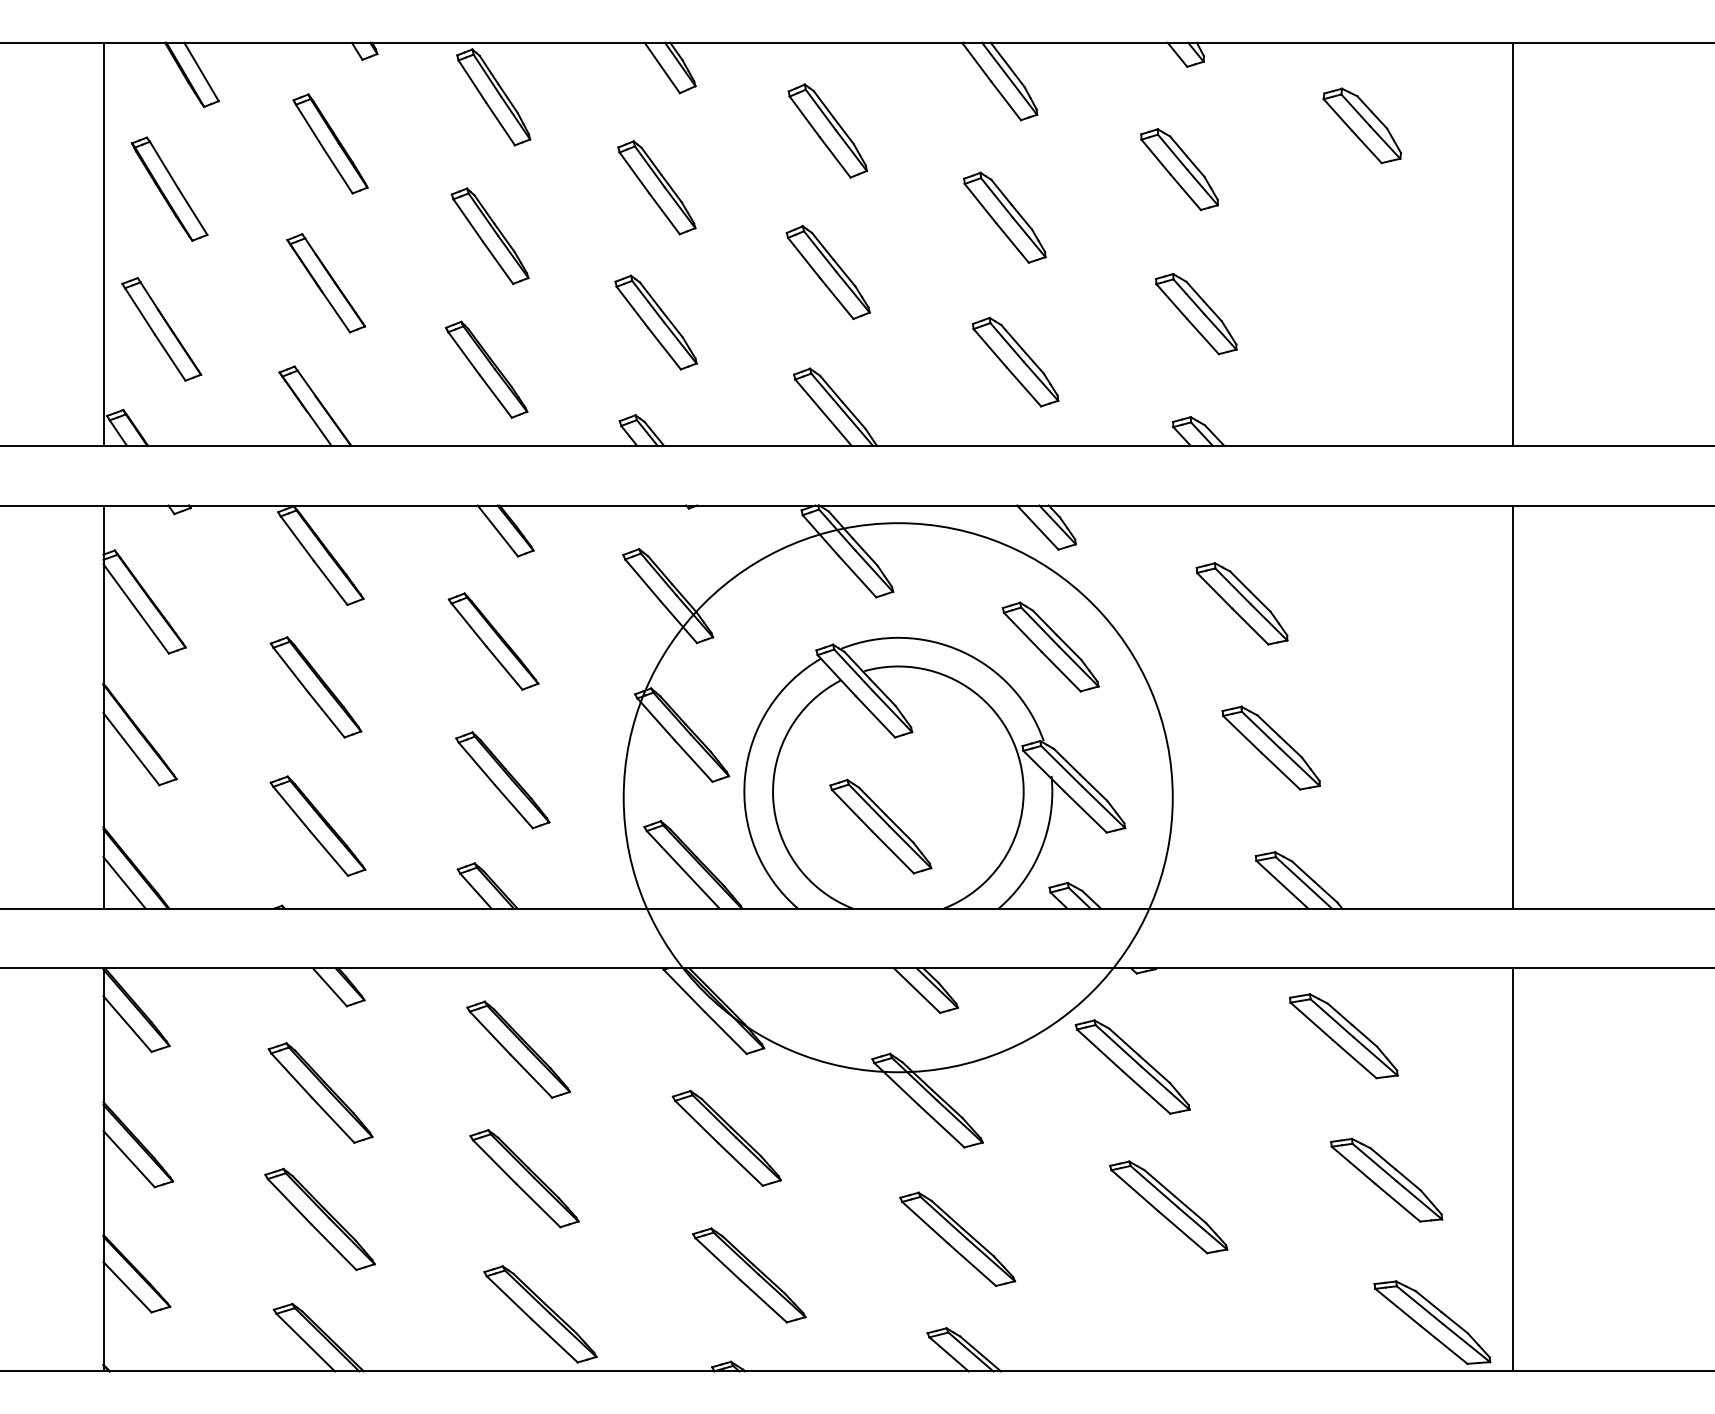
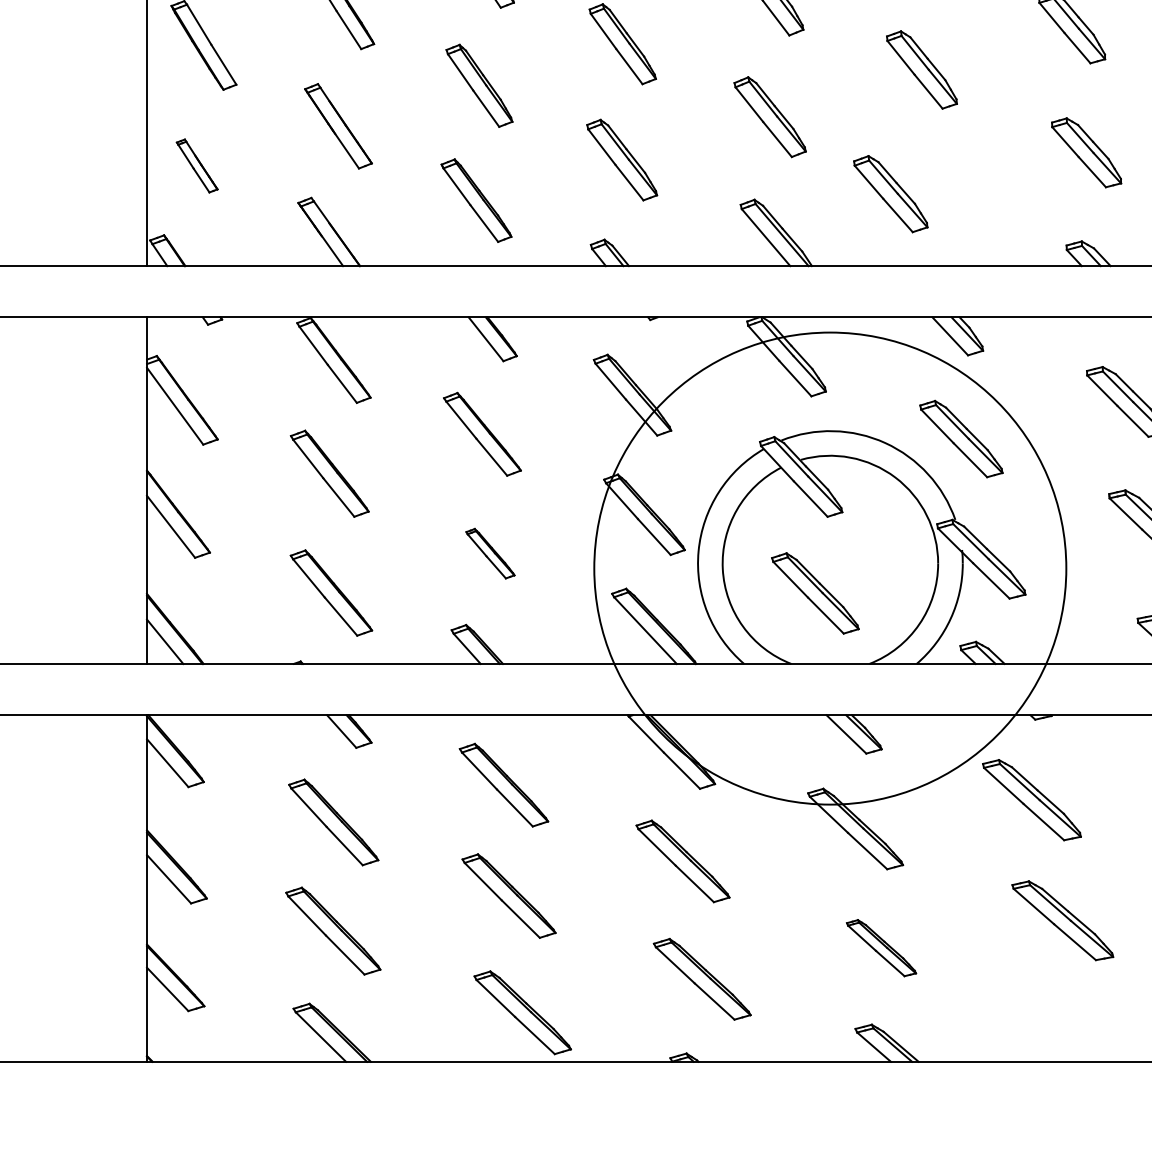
part: (161, 329) -> (196, 166), size x0.6
part: (1015, 361) -> (890, 193), moved
part: (502, 780) -> (490, 553), size x0.6
part: (957, 1238) -> (881, 947), size x0.7

